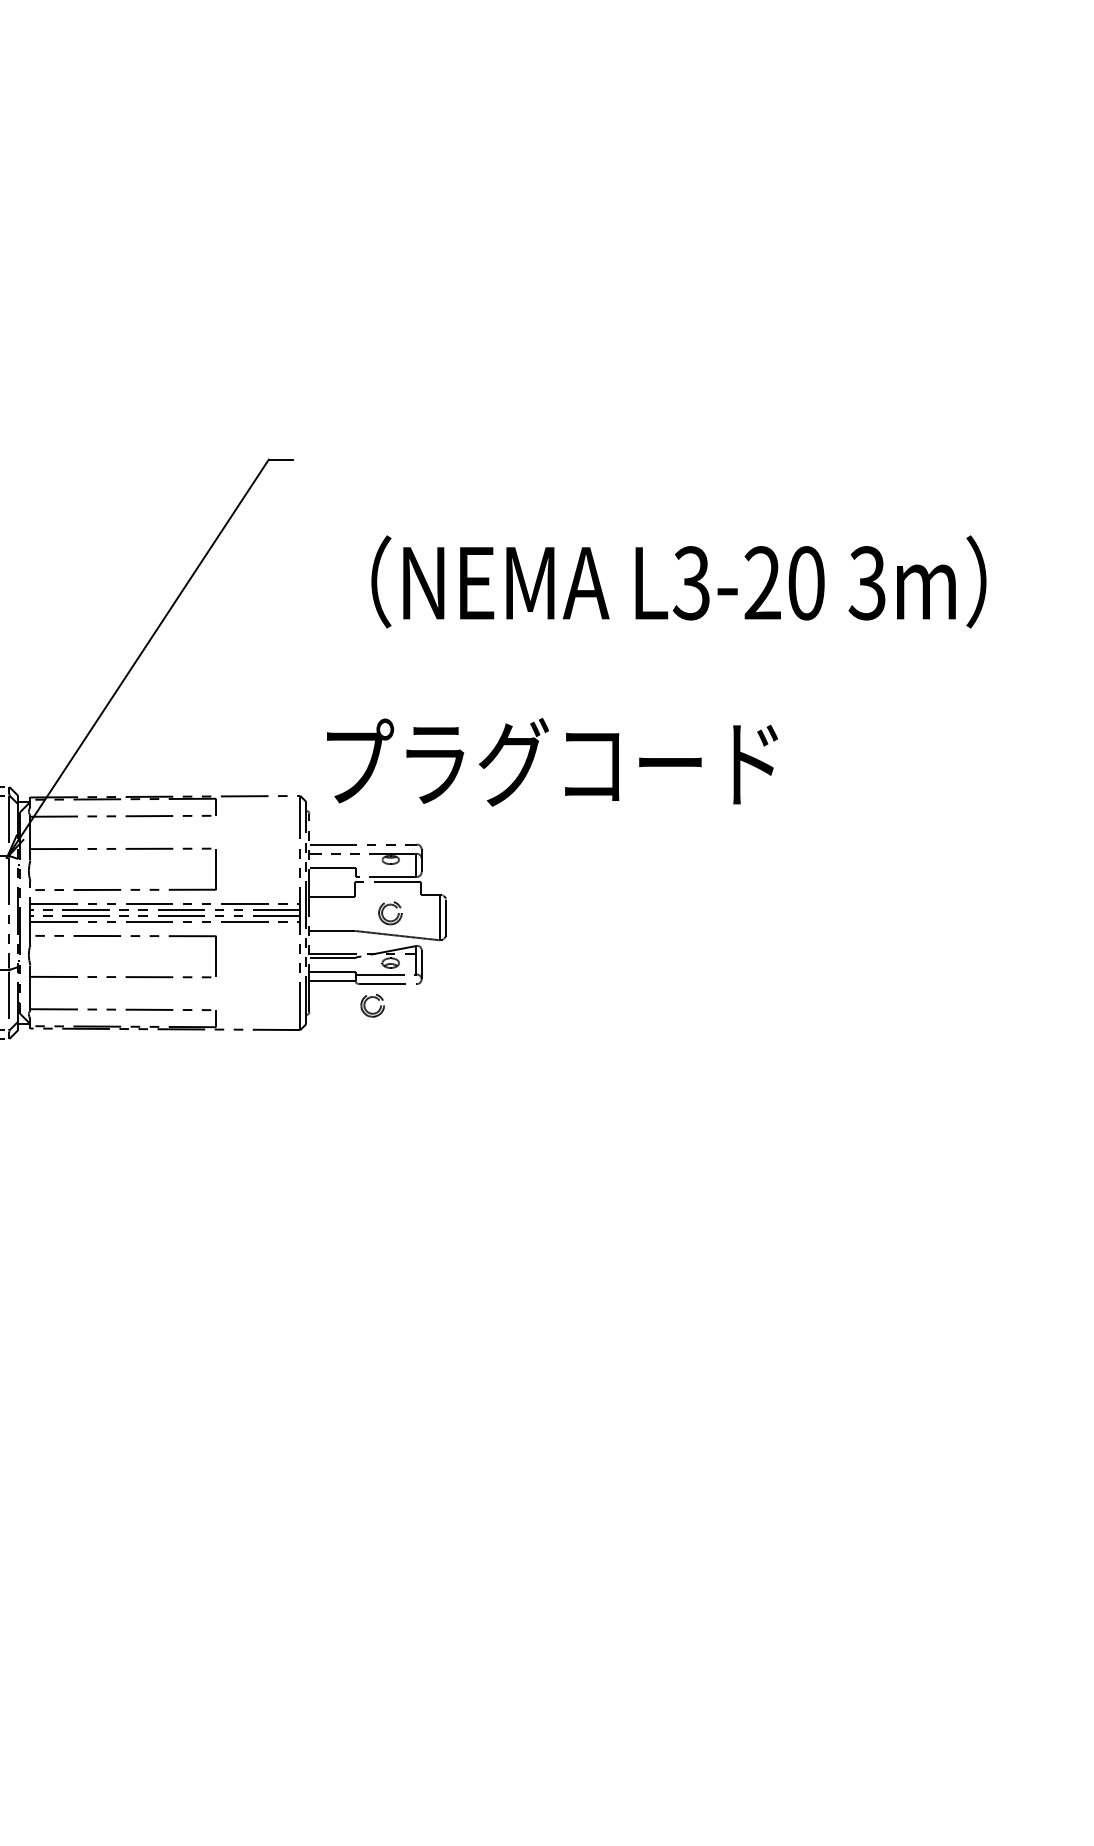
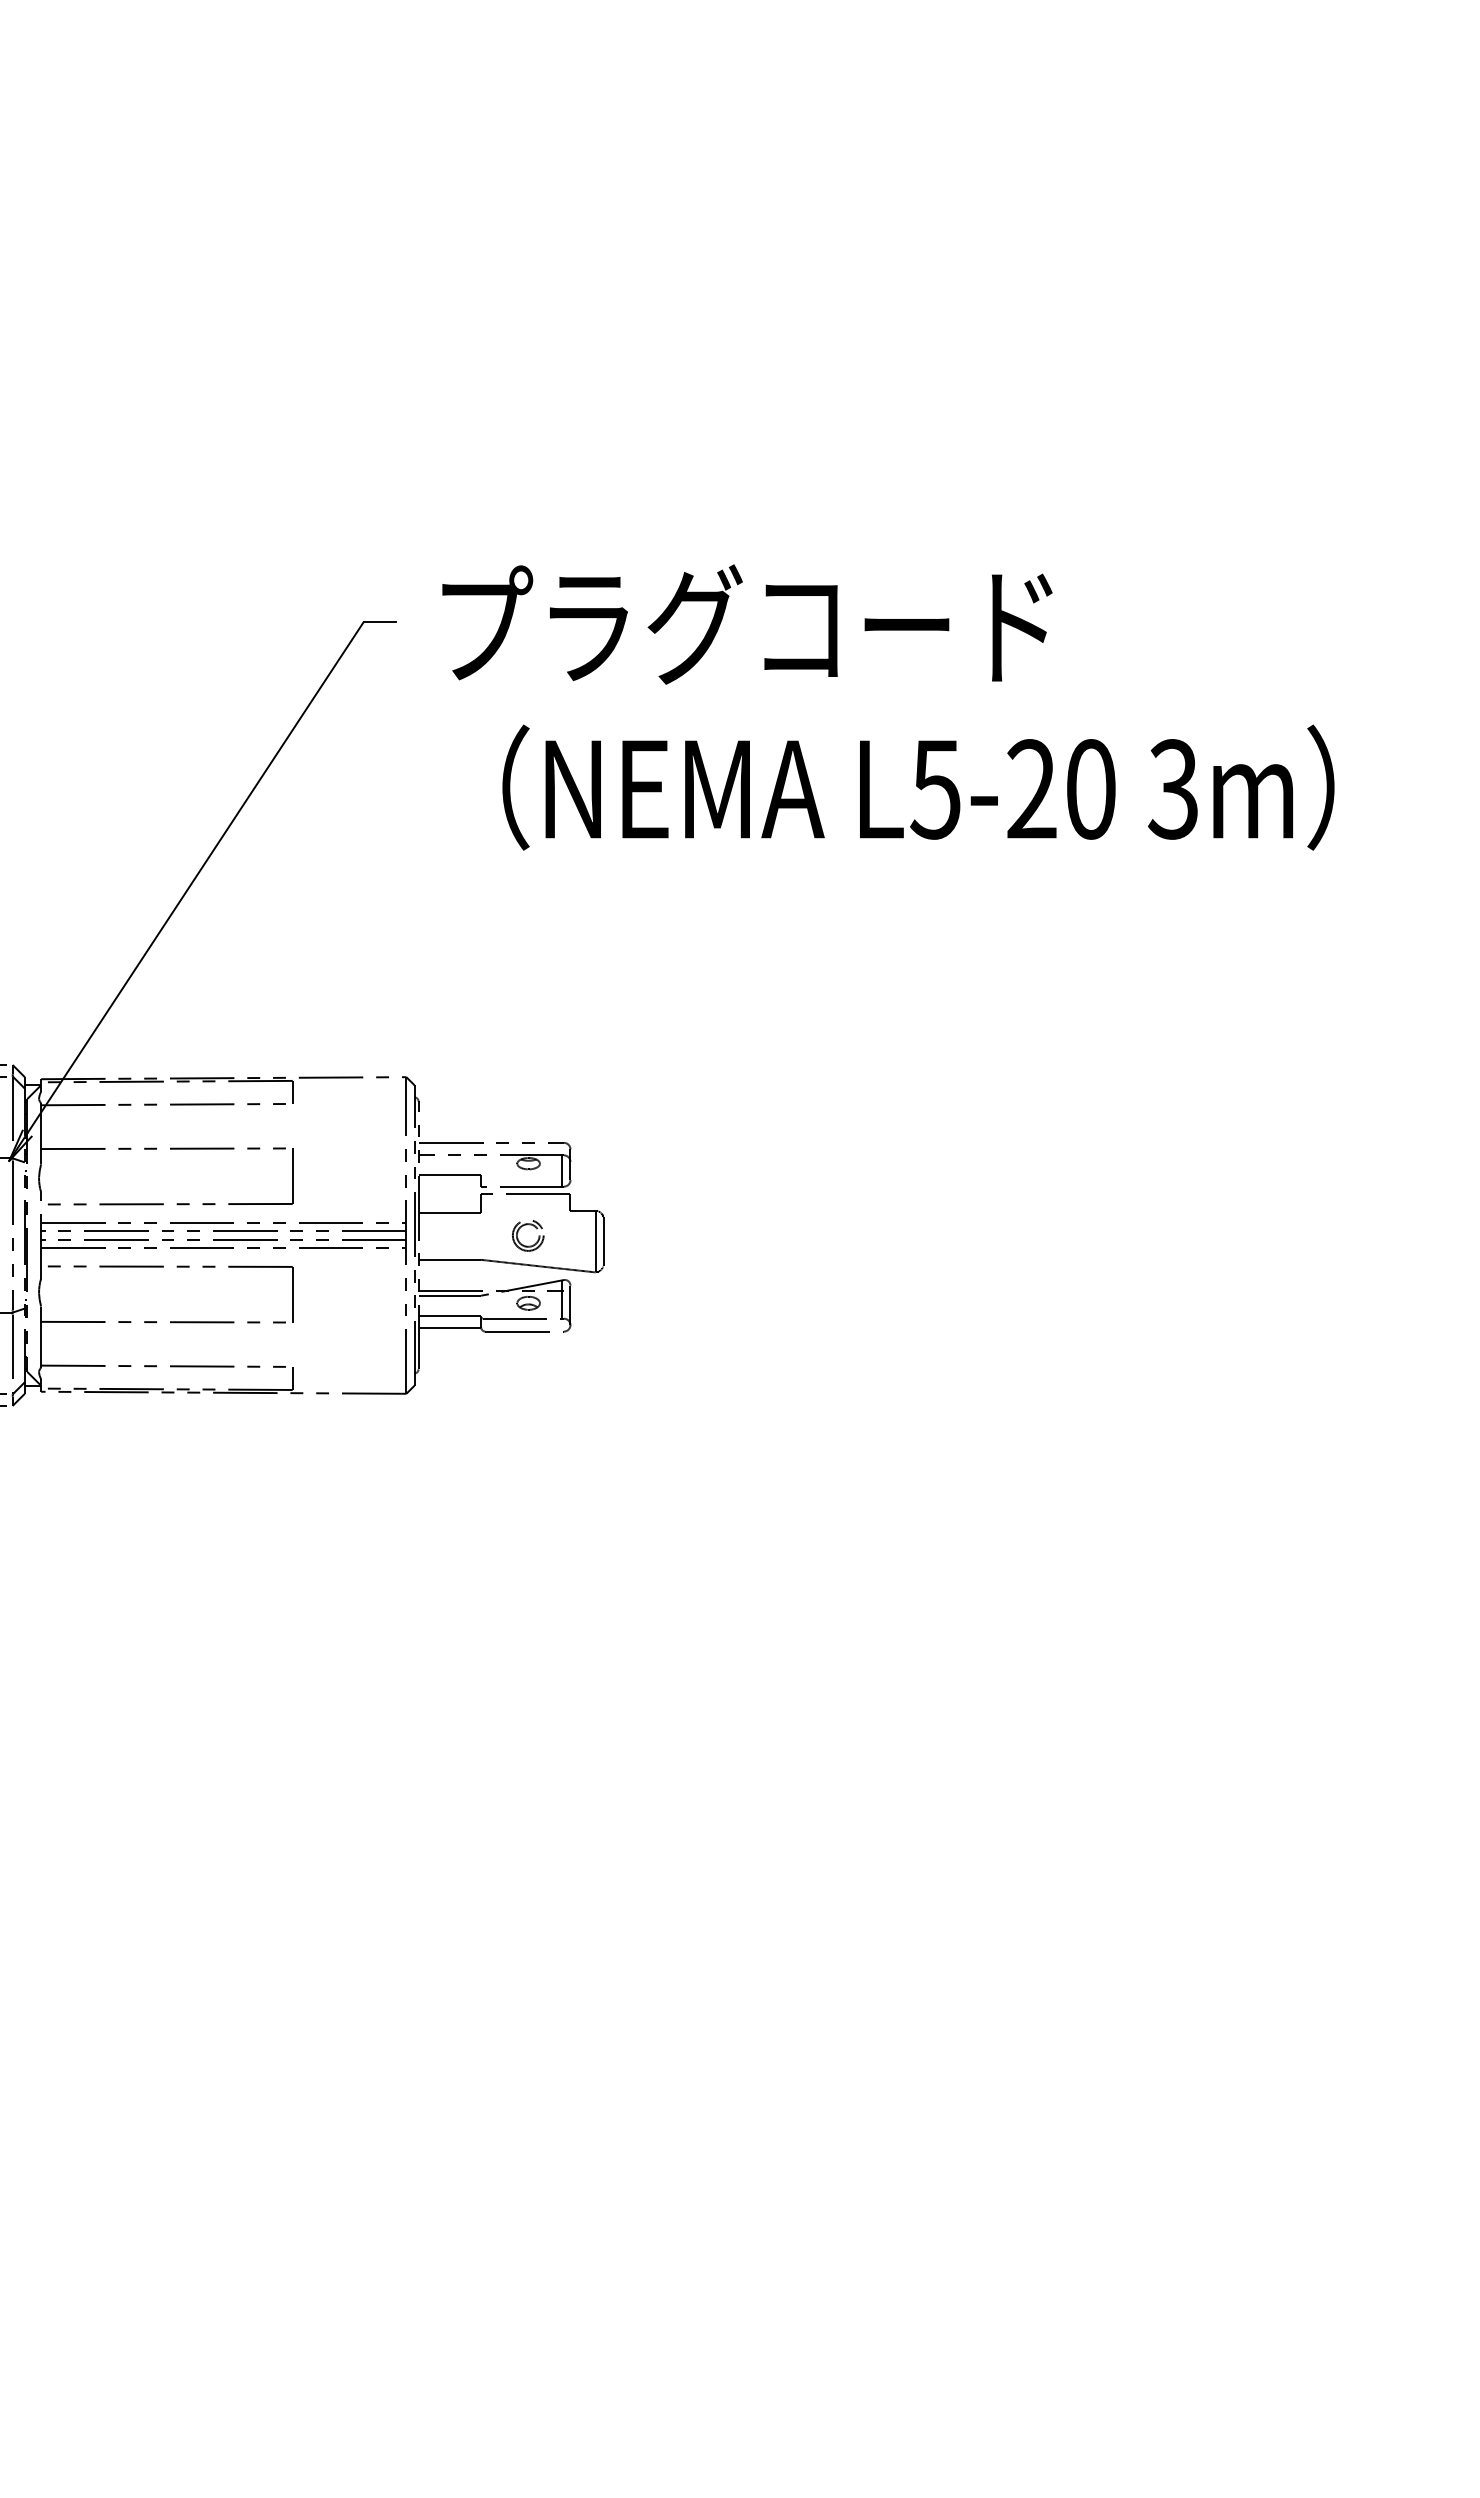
text: (691, 583) -> (935, 789), L3-20 -> L5-20
text: (552, 762) -> (747, 624), moved
part: (379, 1008) -> (513, 1364), removed

